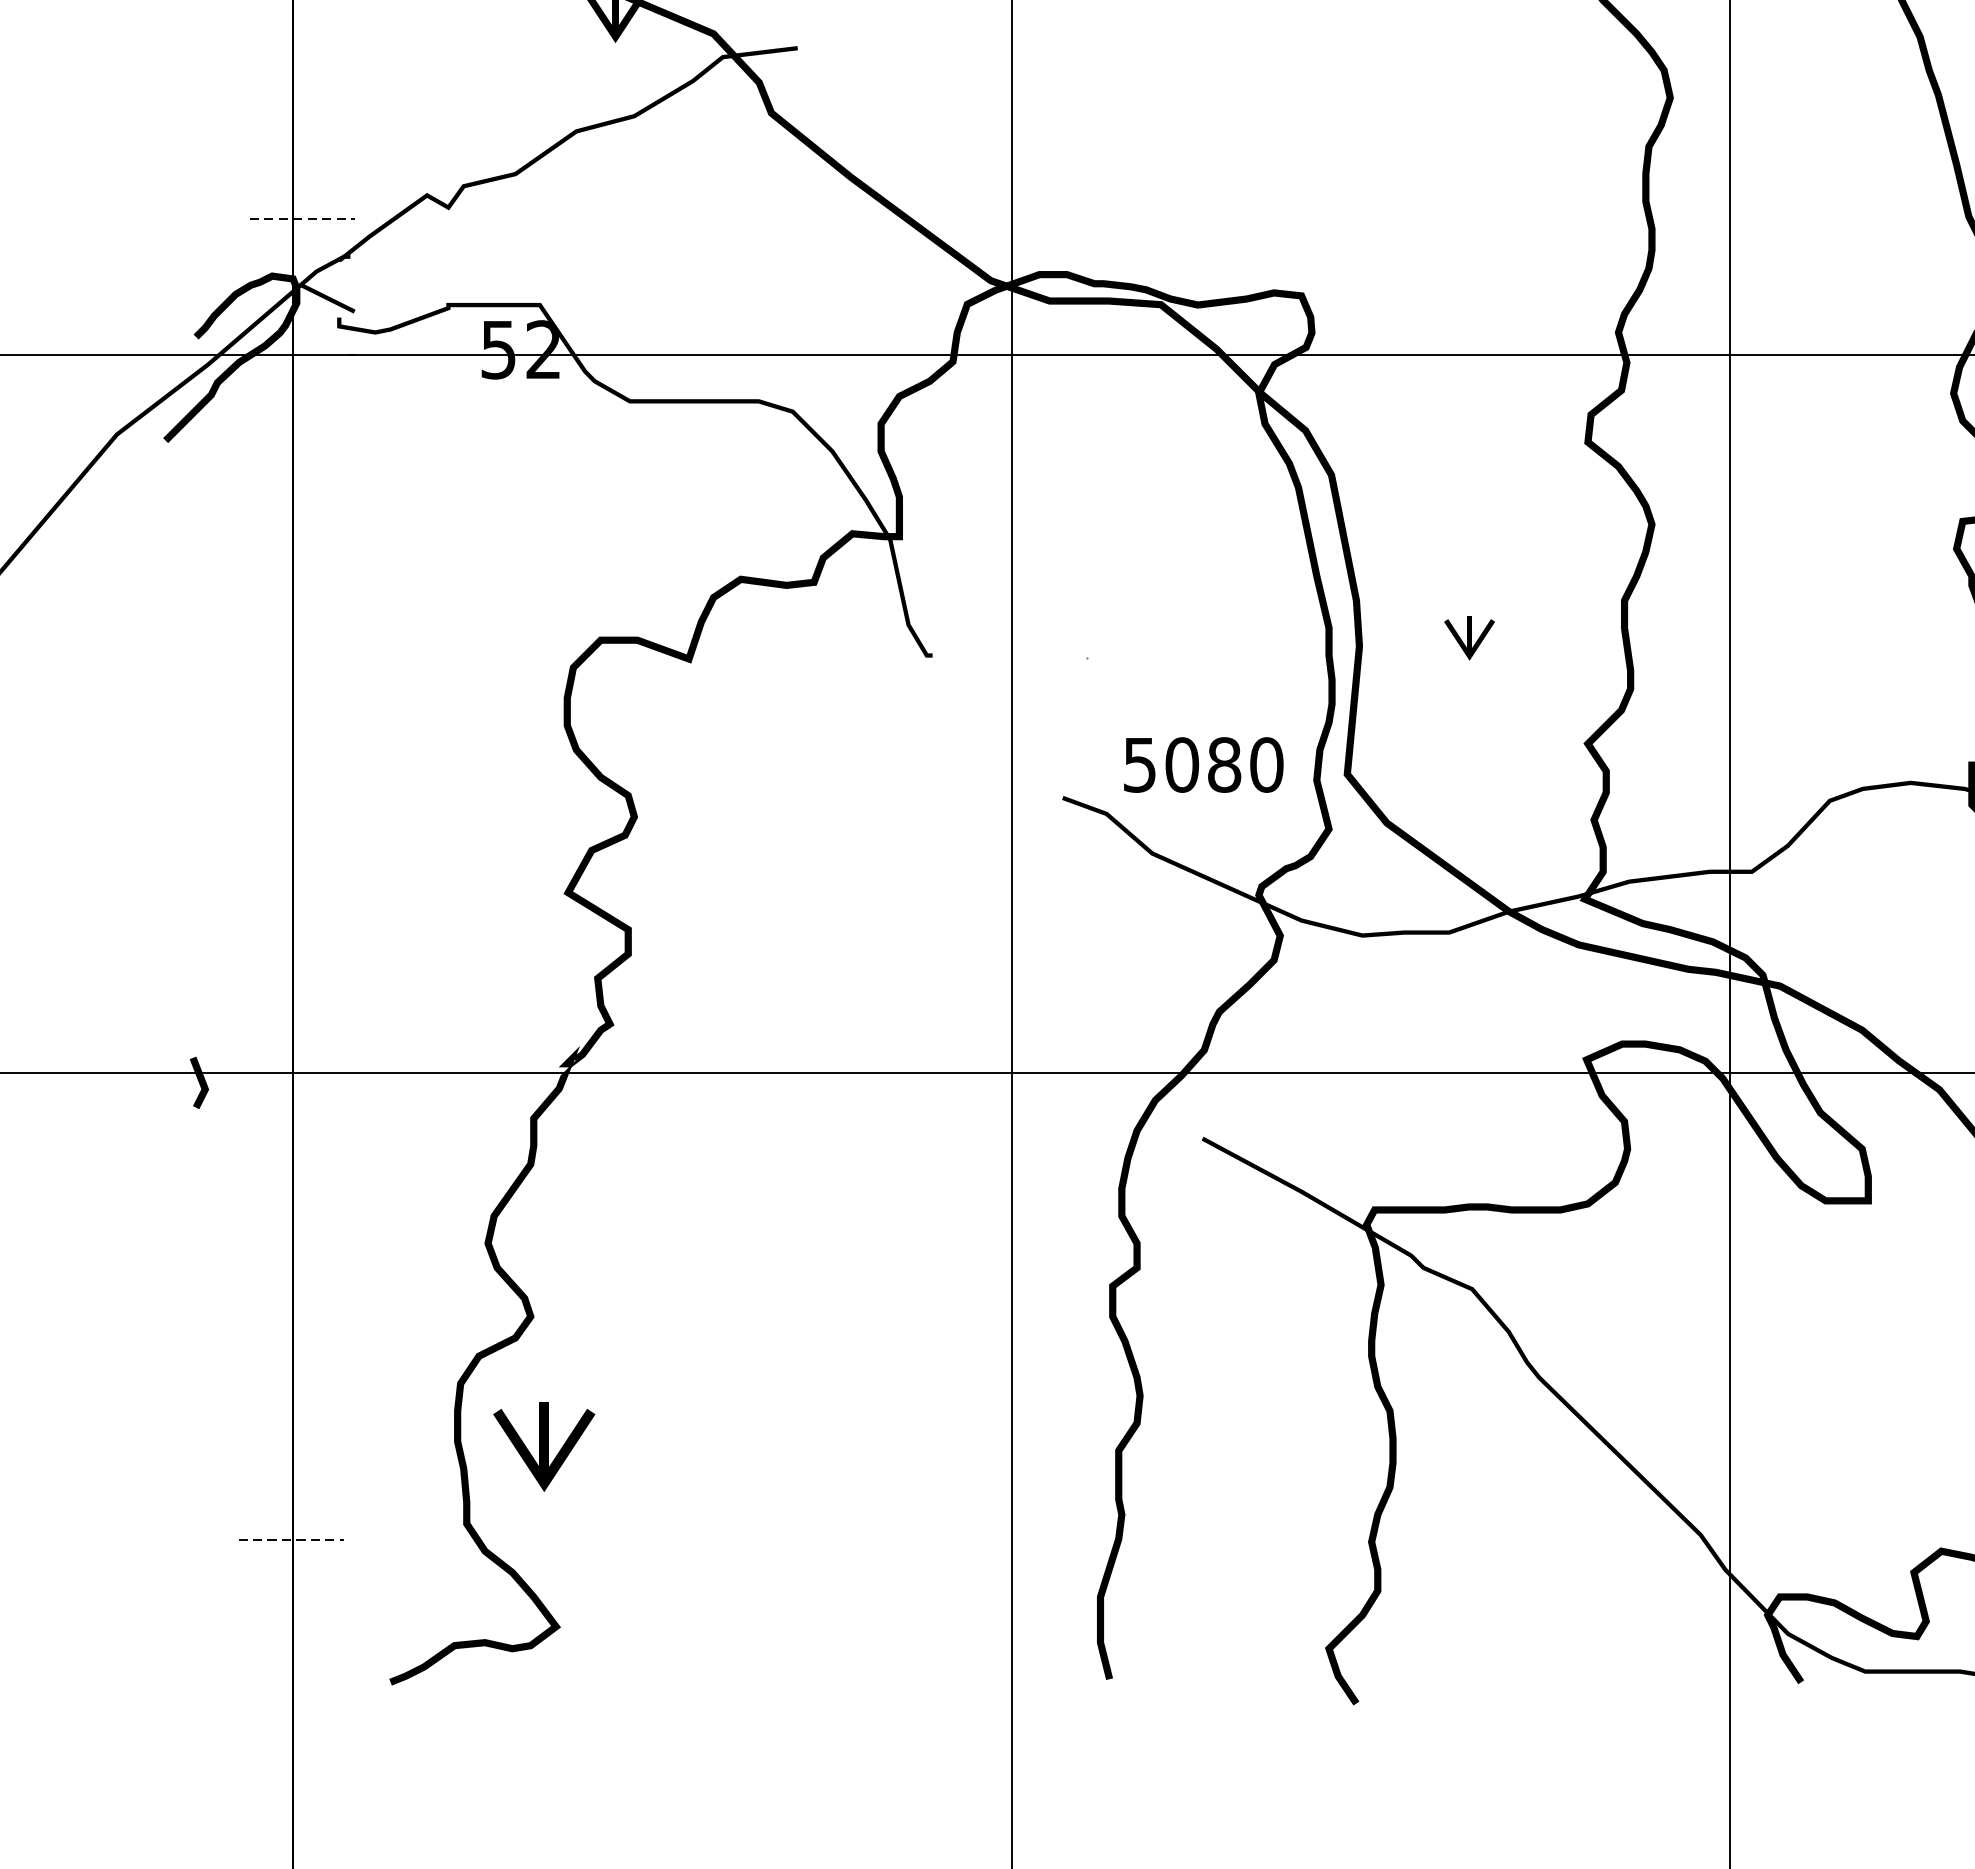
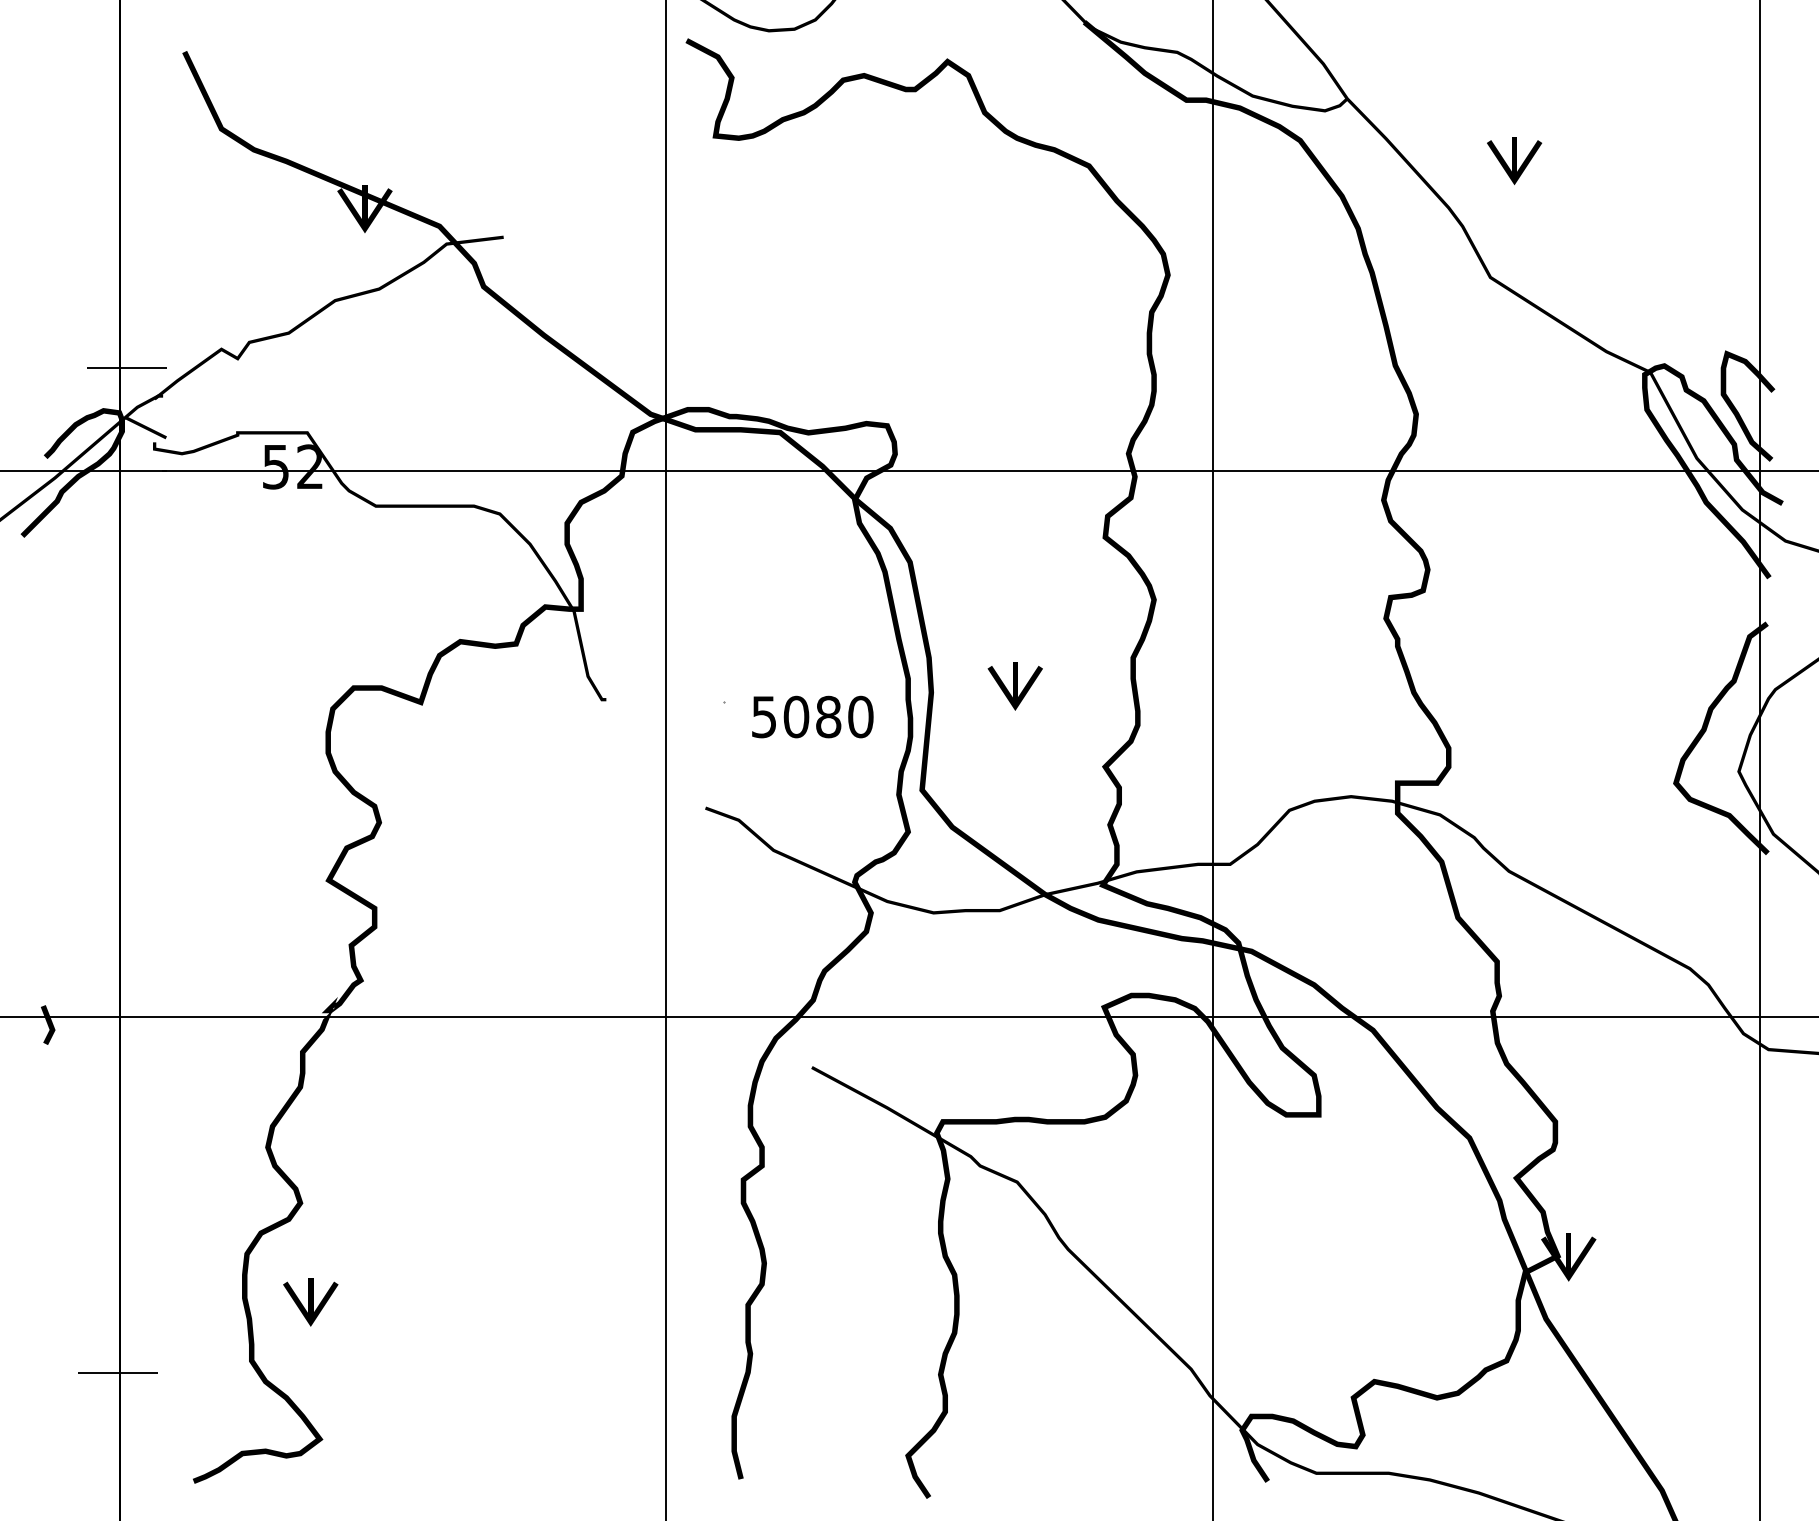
line: (303, 219) -> (127, 367), dashed -> solid
part: (1468, 638) -> (1014, 686), size x1.43
text: (1203, 764) -> (812, 716), moved
part: (544, 1447) -> (310, 1302), size x0.71
line: (291, 1540) -> (118, 1373), dashed -> solid

